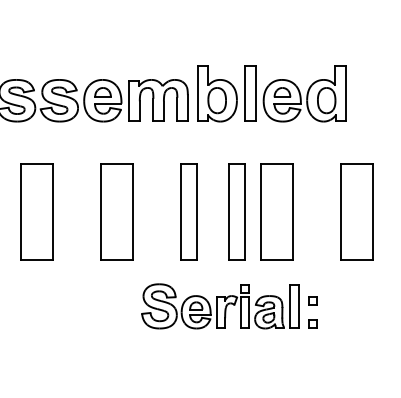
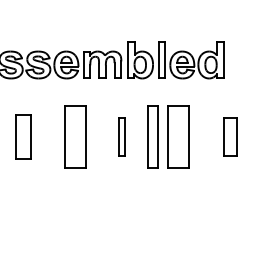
part: (36, 211) -> (23, 136), size x0.7
part: (188, 211) -> (121, 136), size x0.6
part: (356, 211) -> (230, 136), size x0.6
part: (228, 305) -> (147, 197), removed

